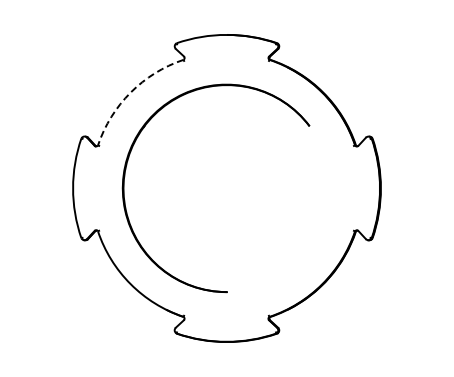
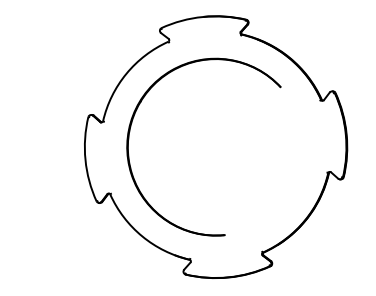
arc: (130, 92) -> (126, 73), dashed -> solid

